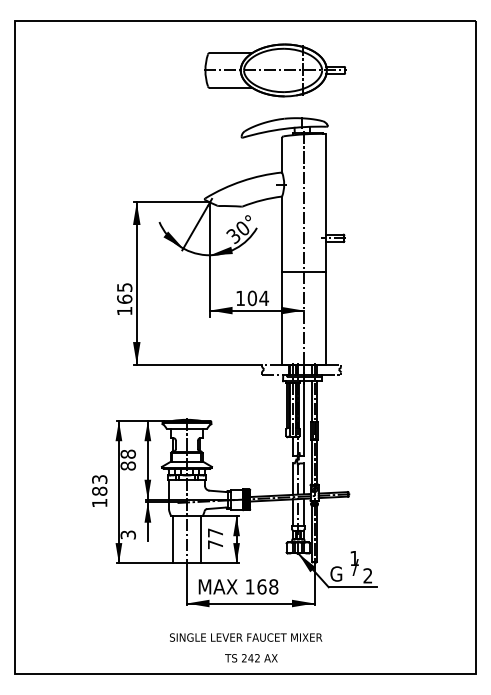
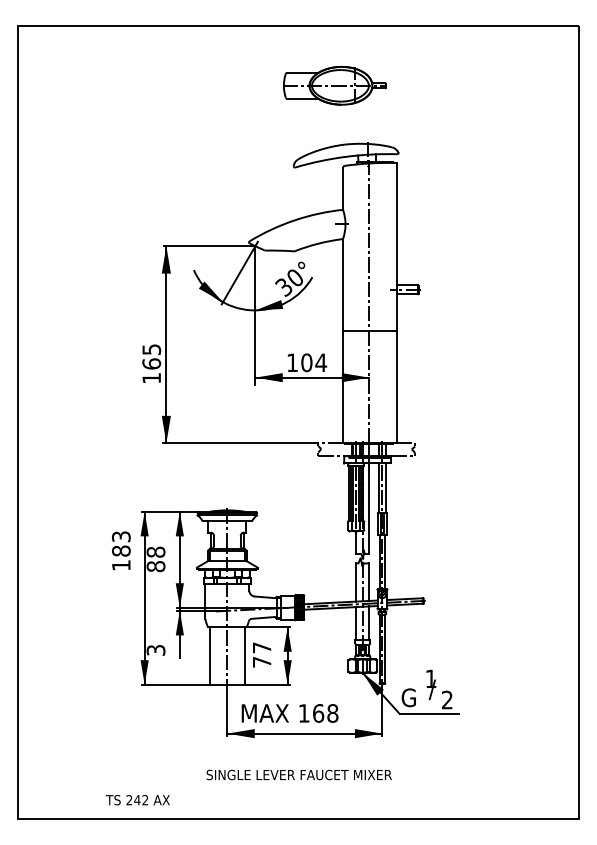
part: (275, 70) -> (334, 85), size x0.6
text: (99, 490) -> (121, 550), moved
text: (251, 658) -> (138, 800), moved

